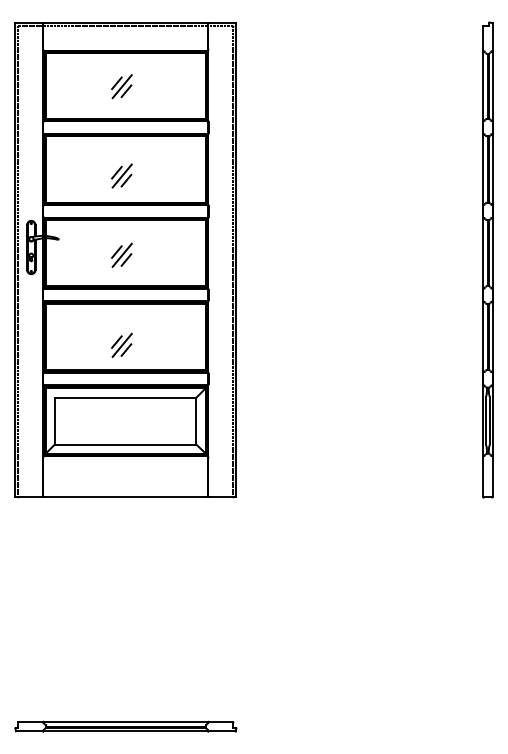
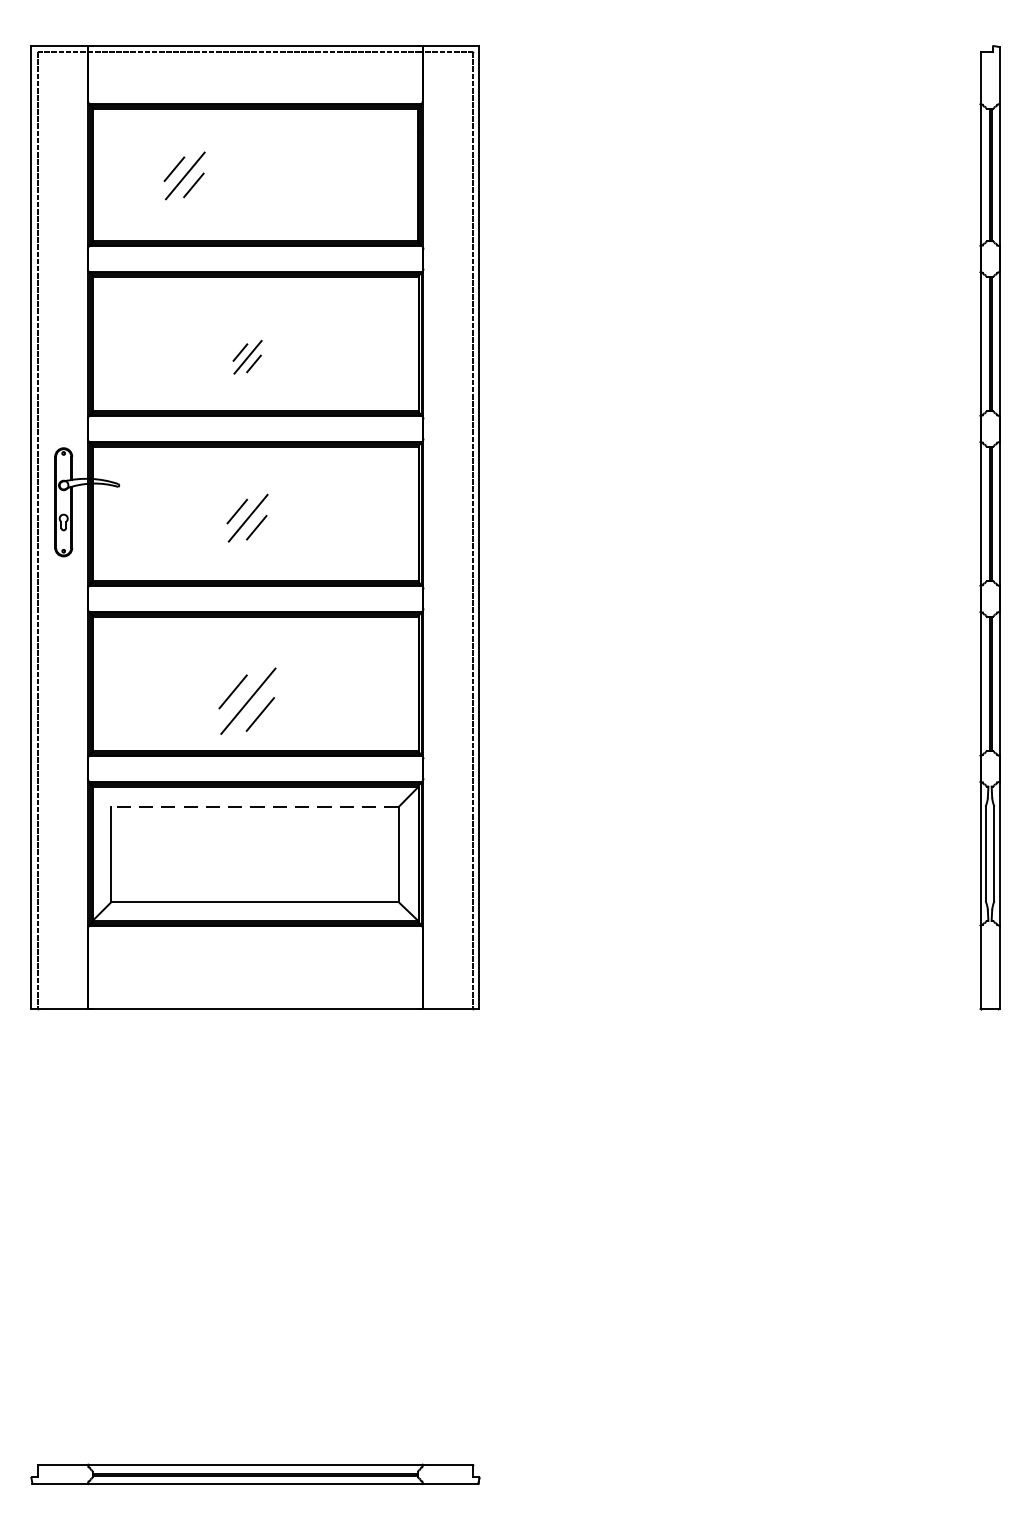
part: (121, 86) -> (183, 175), moved
part: (121, 175) -> (246, 356), size x0.7
part: (121, 344) -> (246, 699), size x1.4
line: (125, 397) -> (254, 806), solid -> dashed

